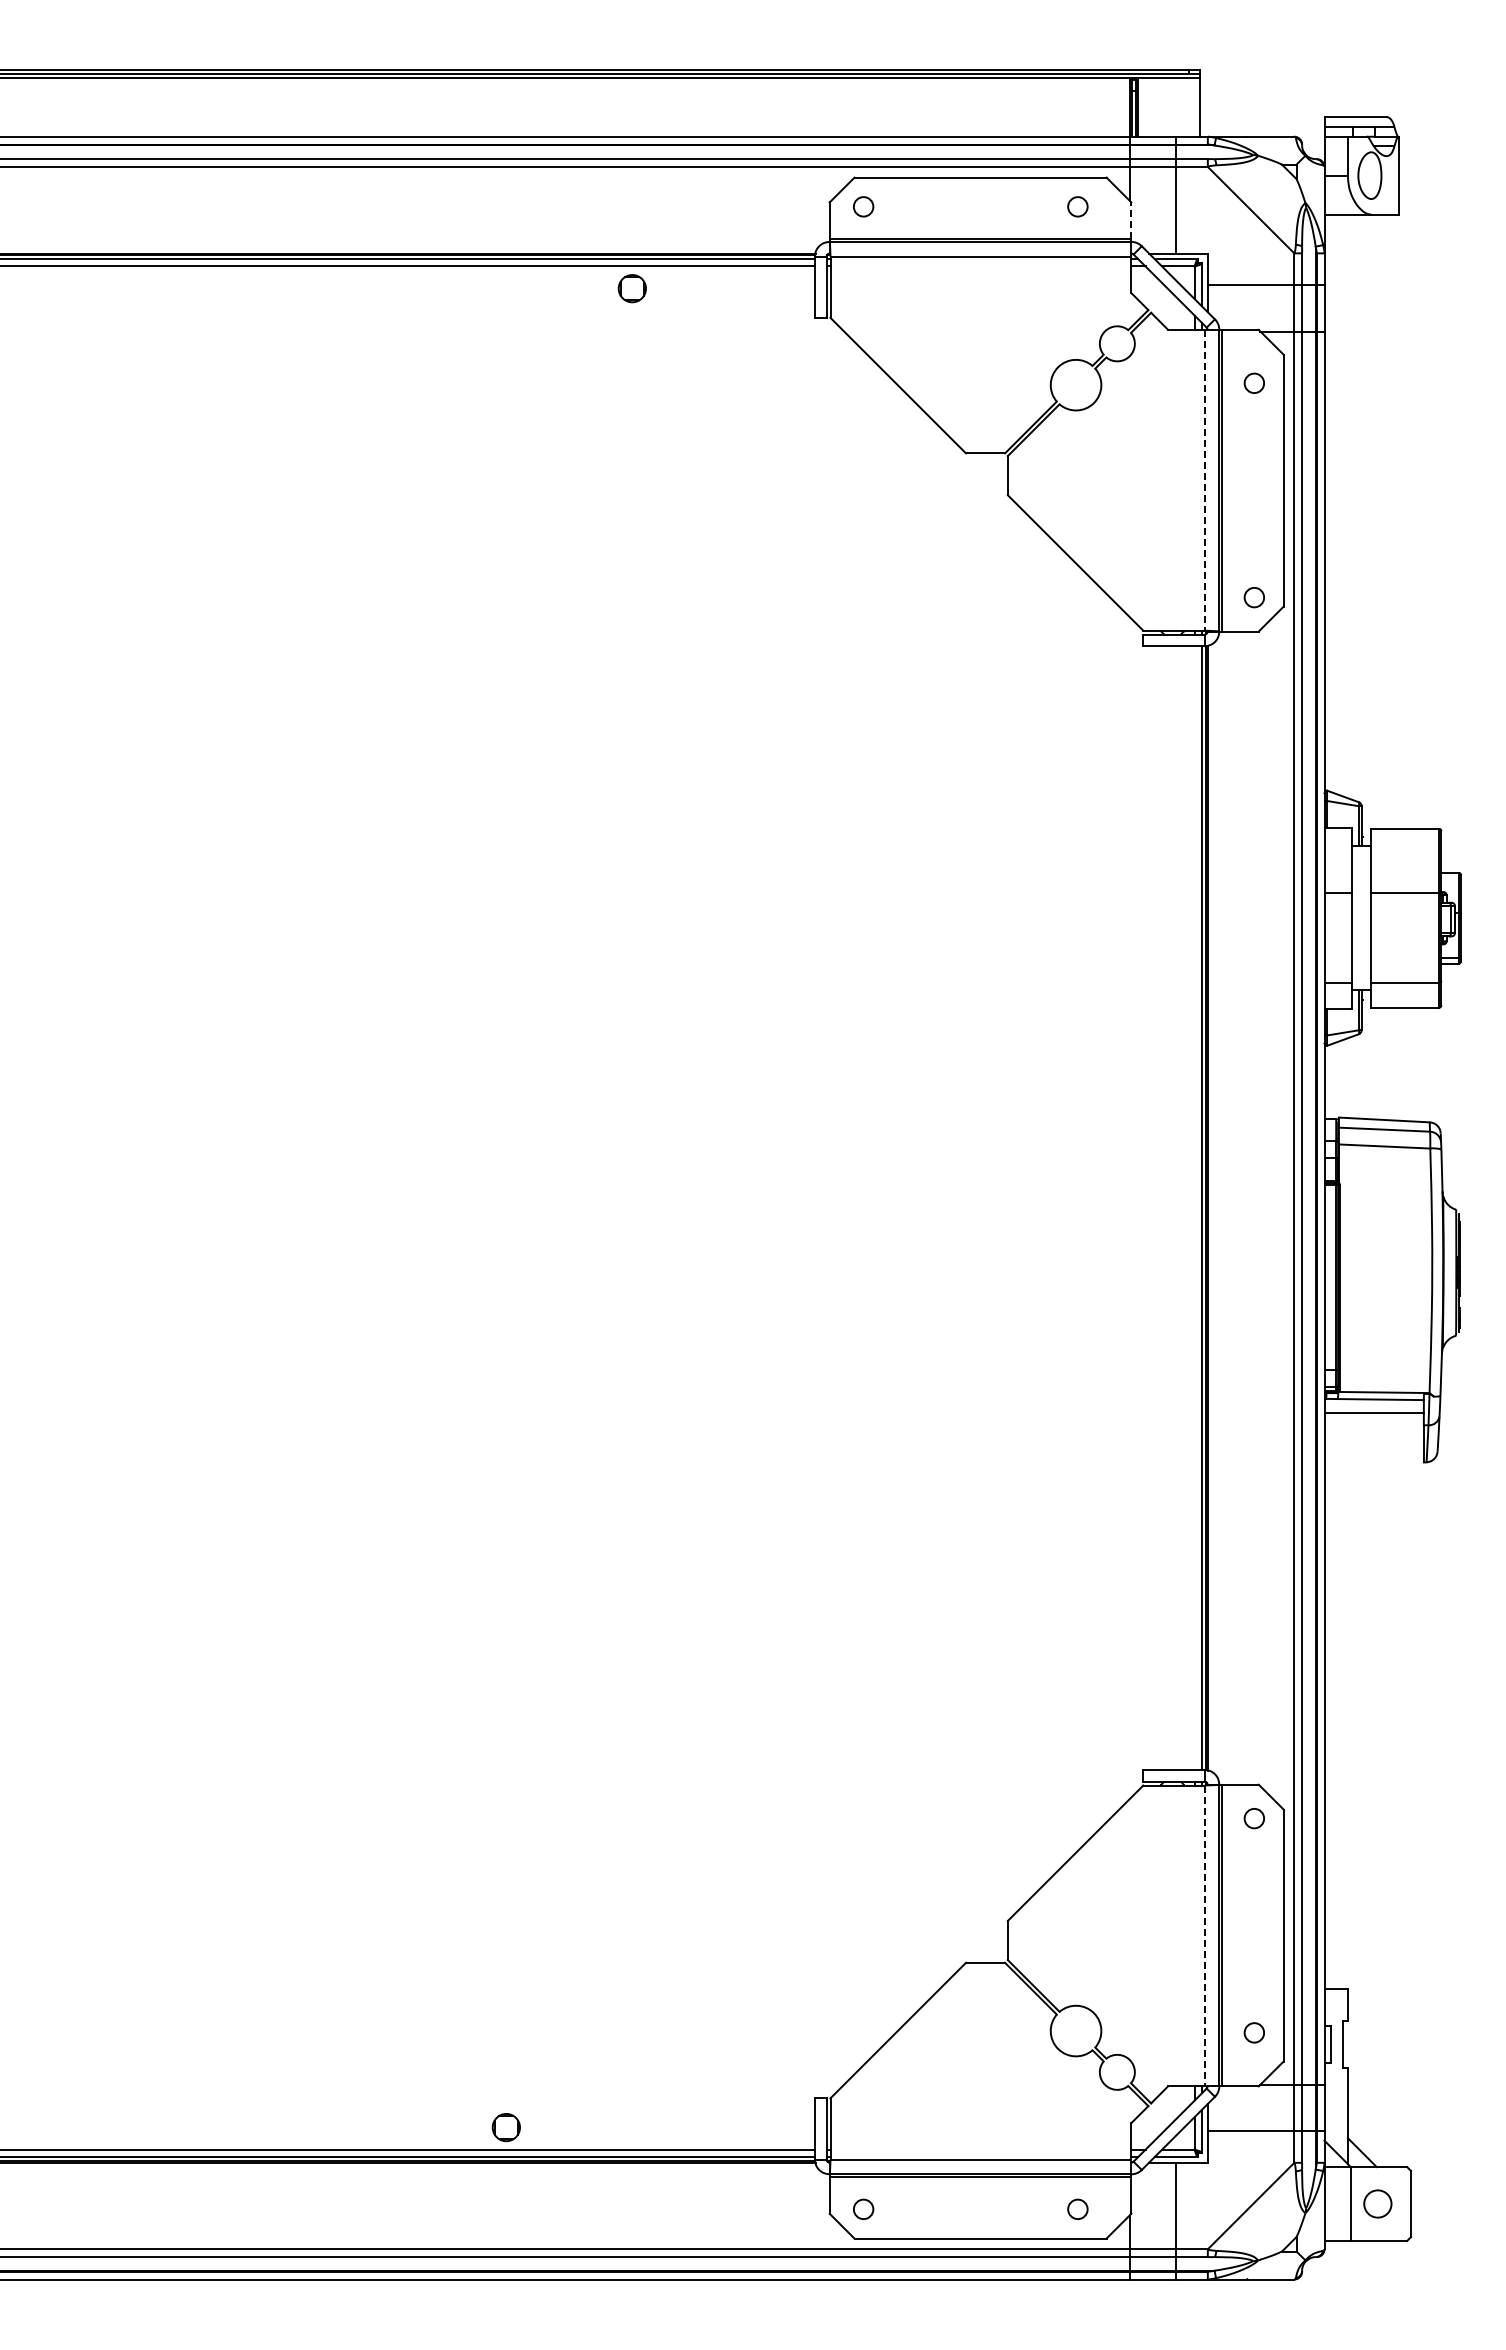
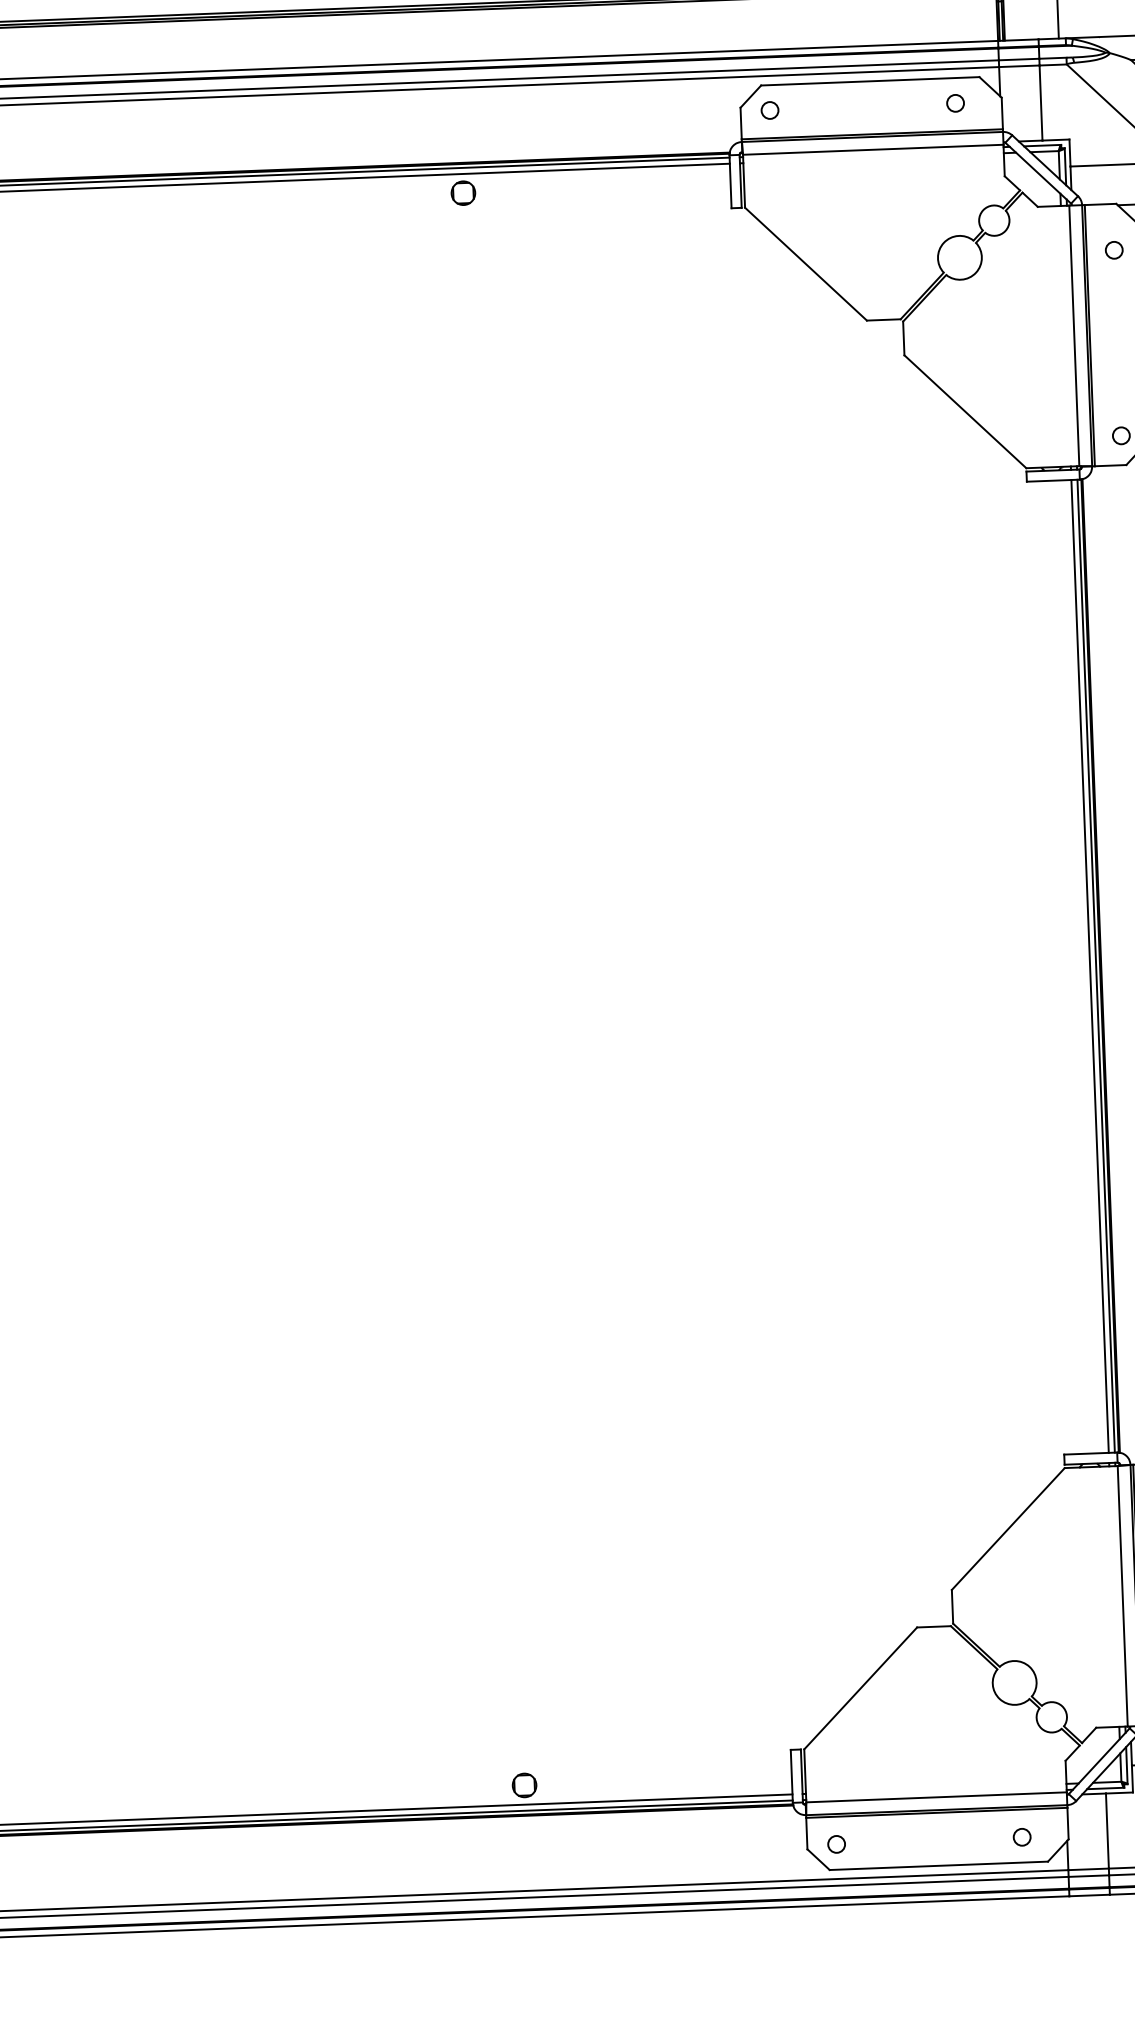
line: (1131, 220) -> (1002, 113), dashed -> solid
part: (631, 288) -> (462, 193), moved
line: (1204, 480) -> (1074, 336), dashed -> solid
line: (1194, 1207) -> (1089, 965), added
line: (1204, 1936) -> (1122, 1596), dashed -> solid

